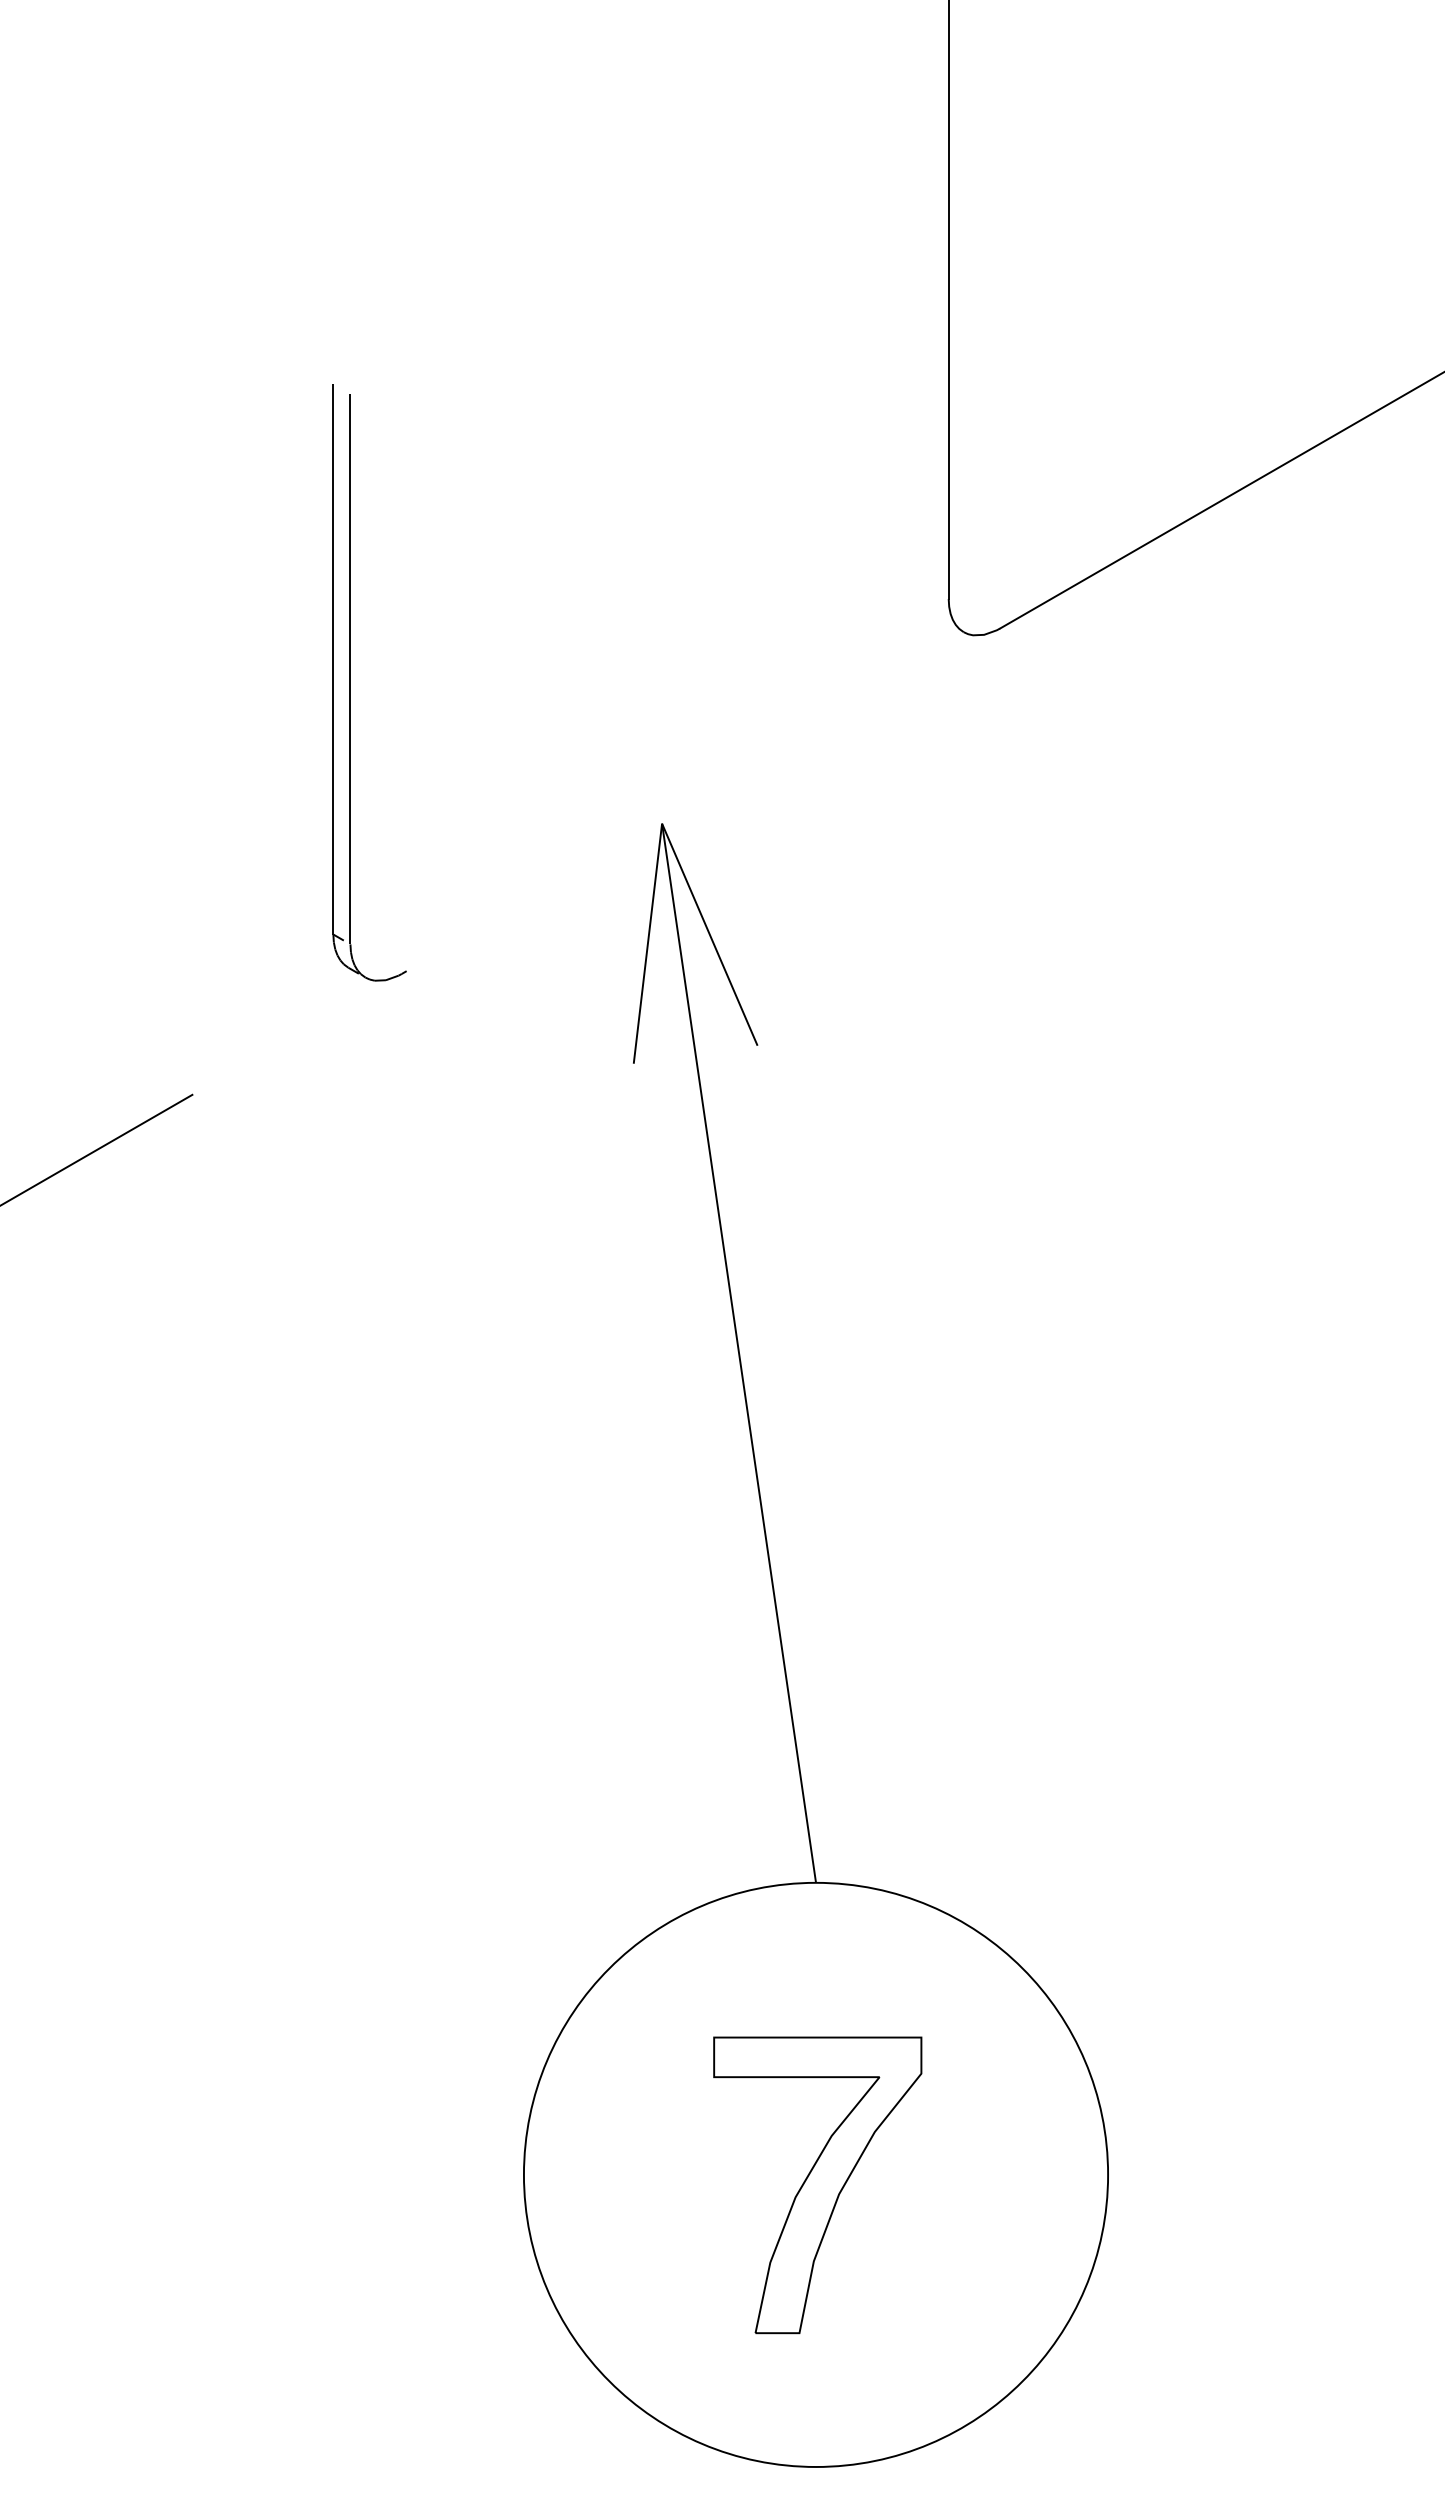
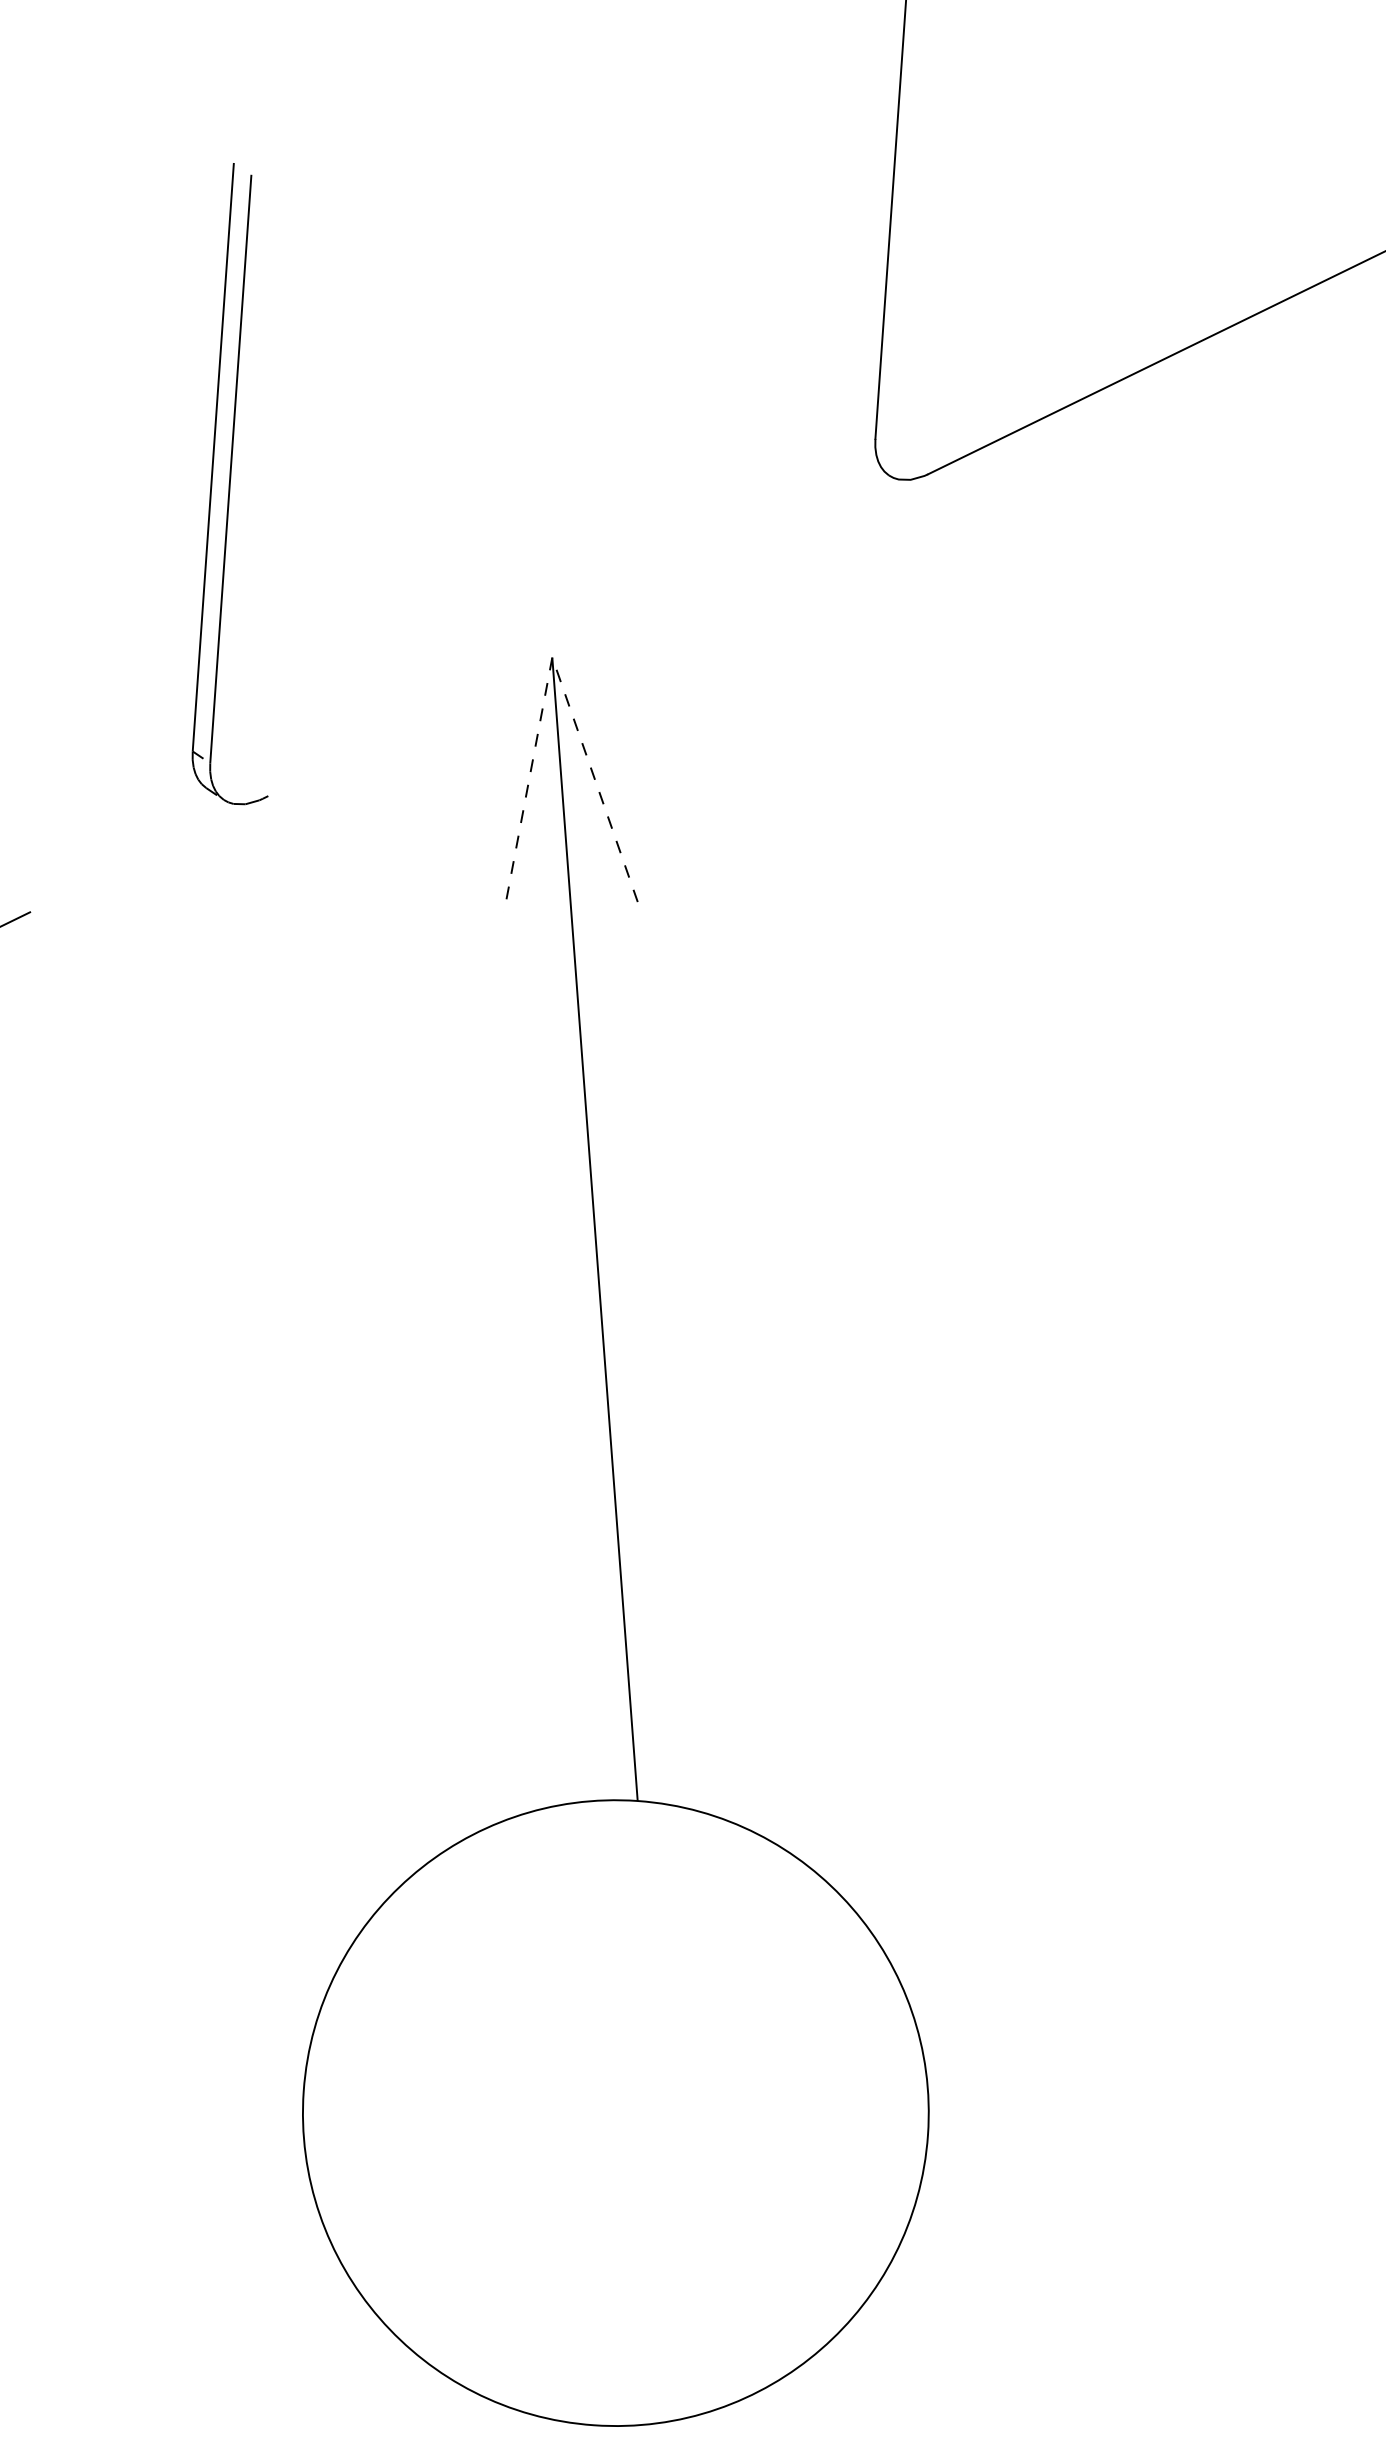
line: (662, 823) -> (552, 657), solid -> dashed
part: (817, 2185) -> (616, 2124), removed

